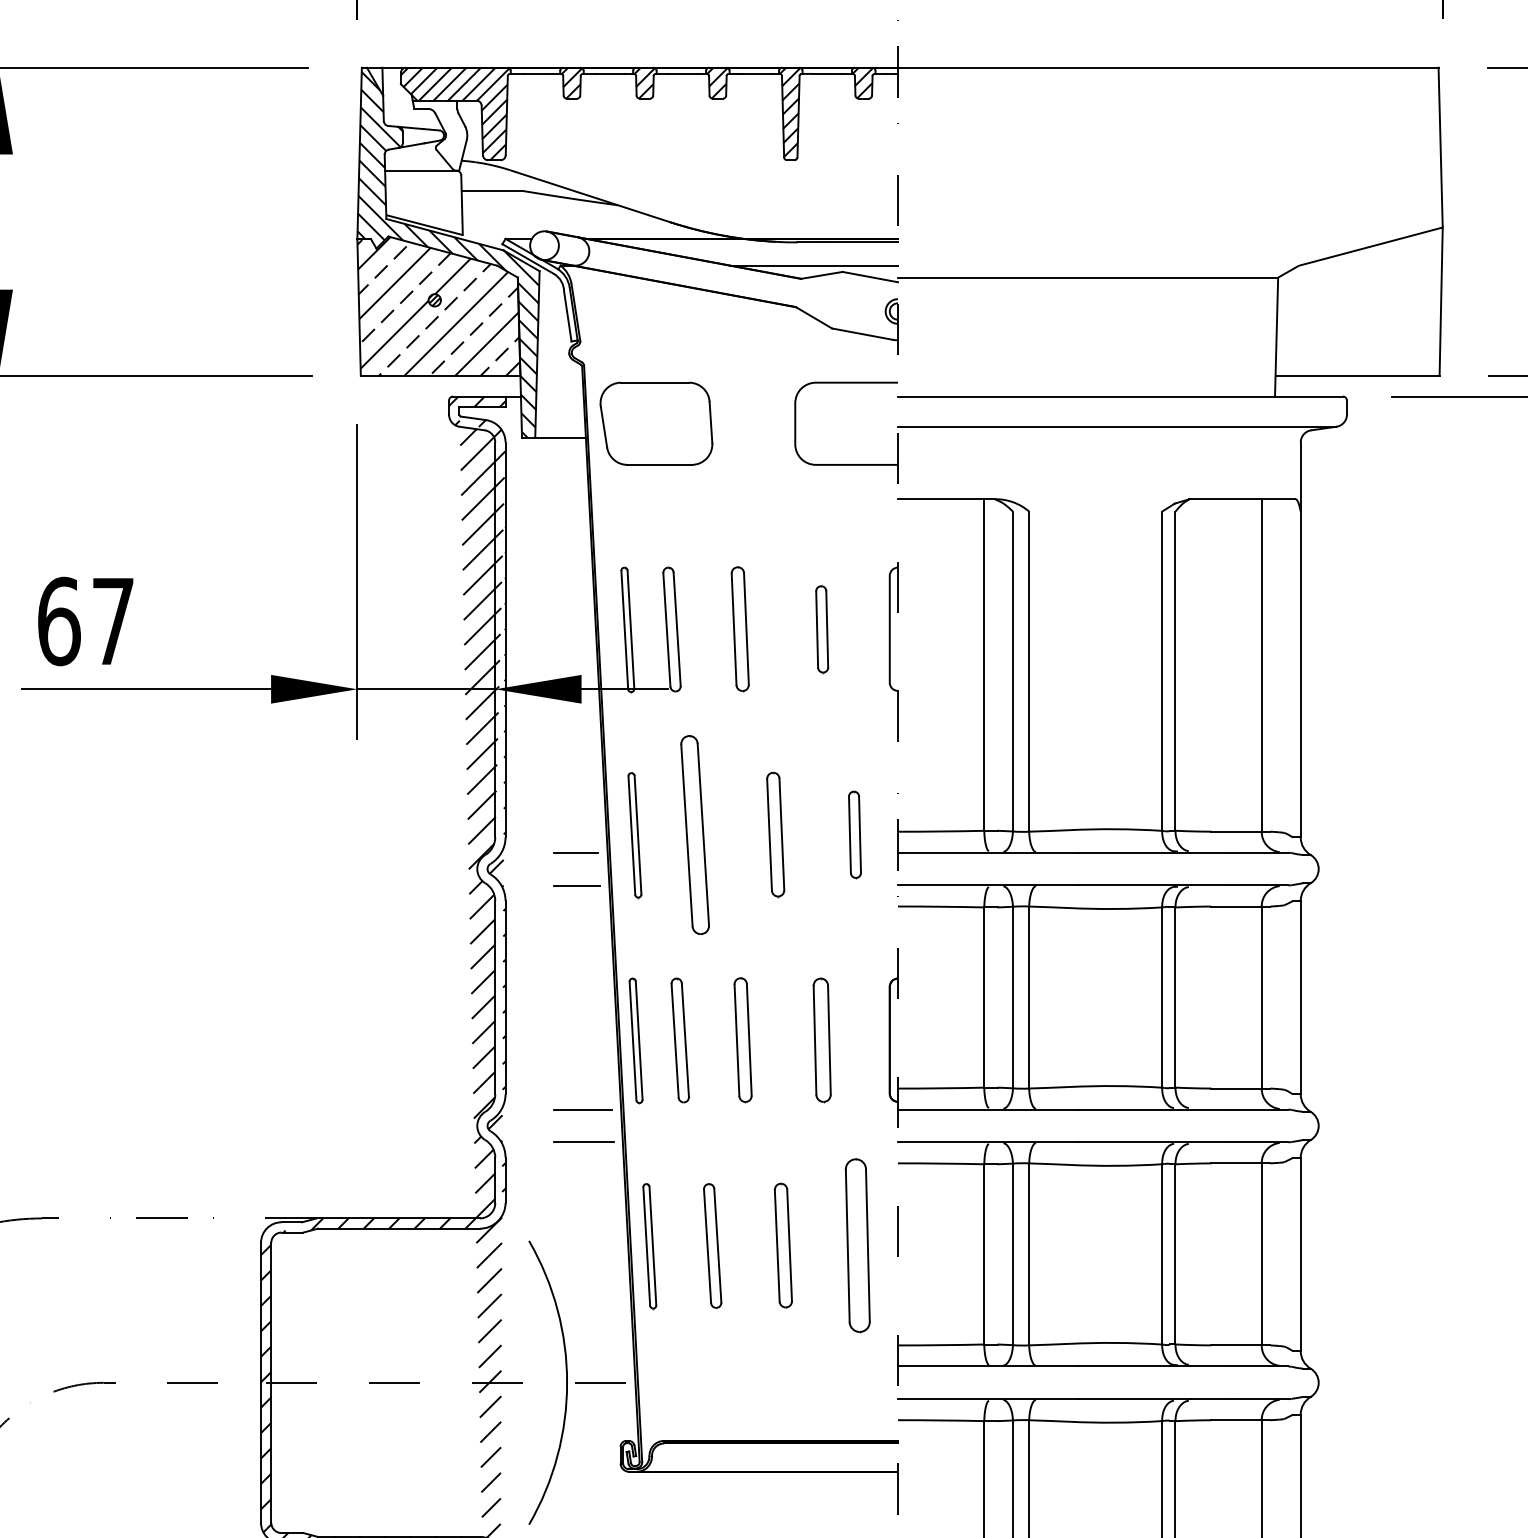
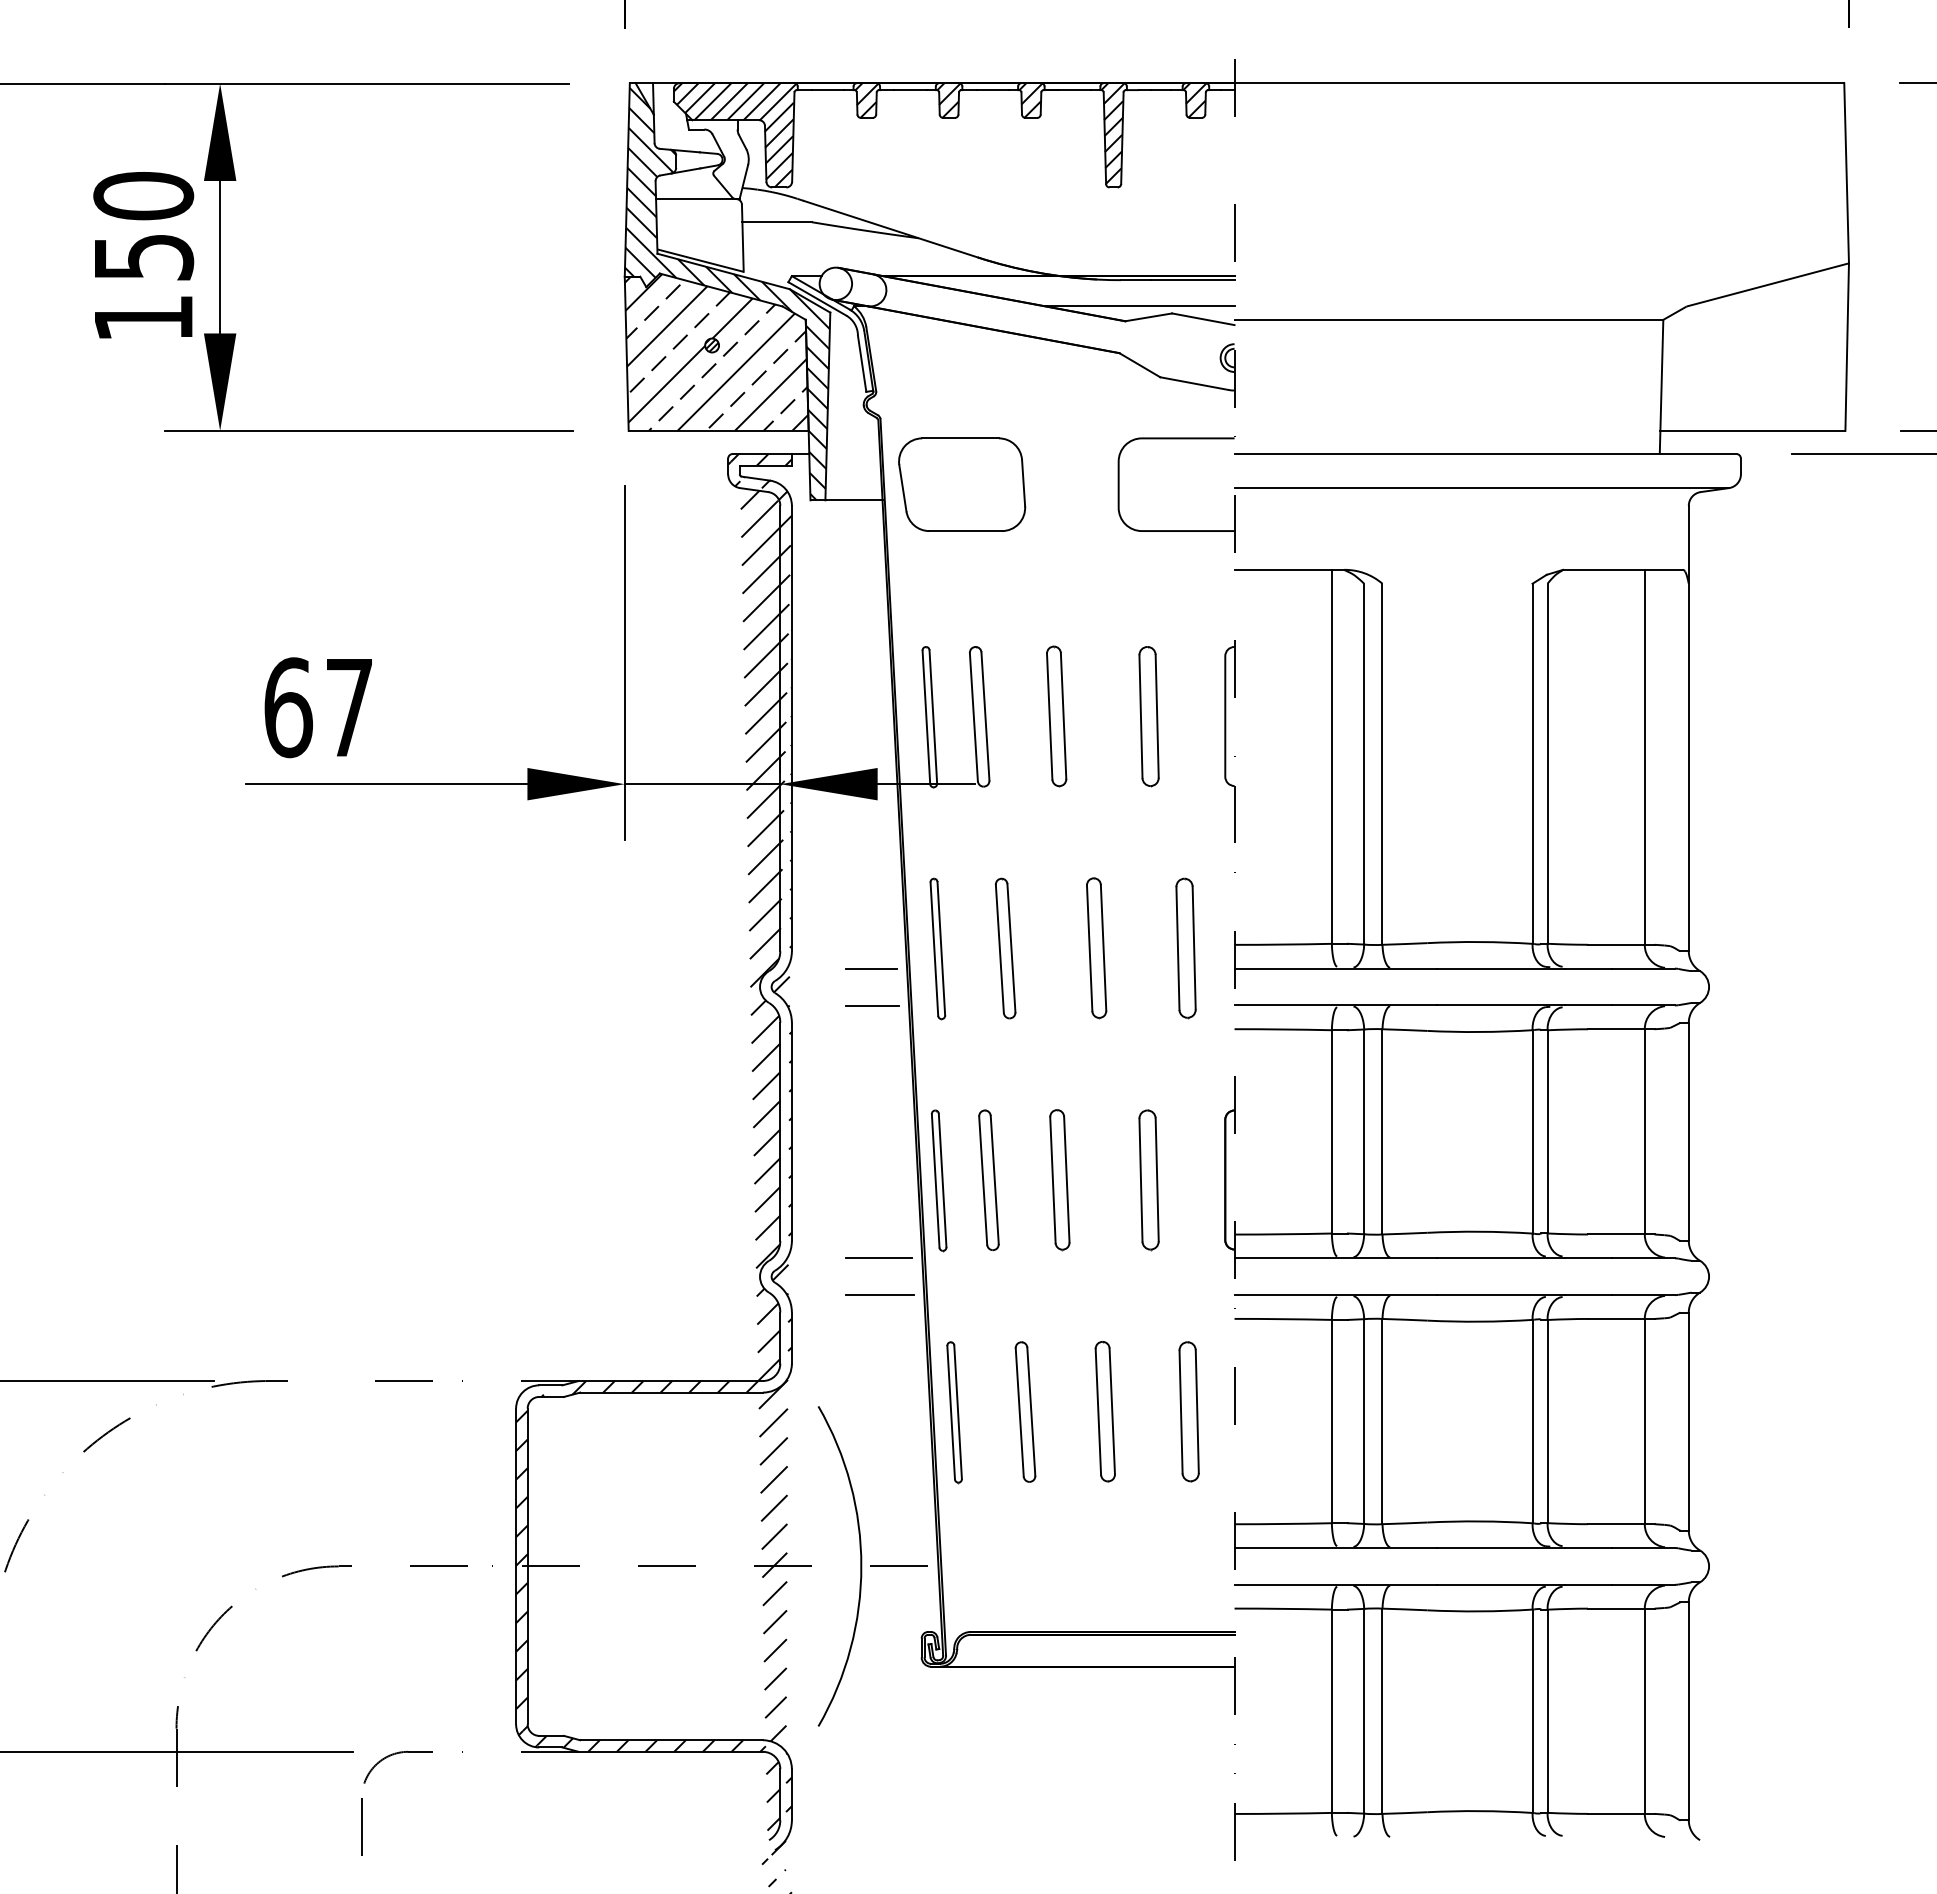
part: (821, 629) -> (1148, 716), size x1.43
part: (694, 834) -> (1005, 948), size x0.62
part: (854, 834) -> (1185, 948), size x1.43
part: (857, 1245) -> (1188, 1411), size x0.71

